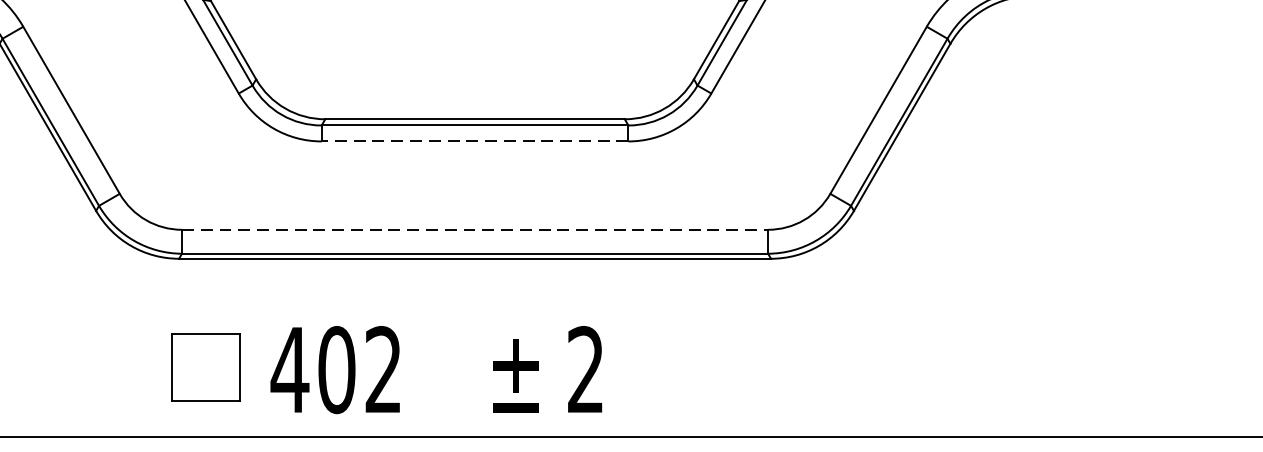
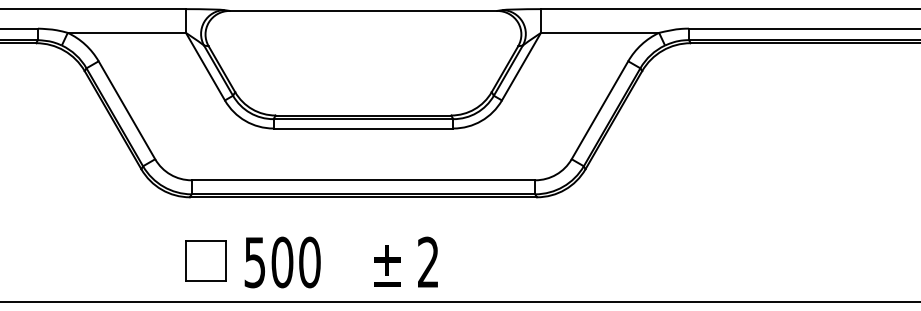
line: (475, 141) -> (363, 128), dashed -> solid
line: (475, 230) -> (363, 180), dashed -> solid
text: (335, 370) -> (281, 262), 402 -> 500

